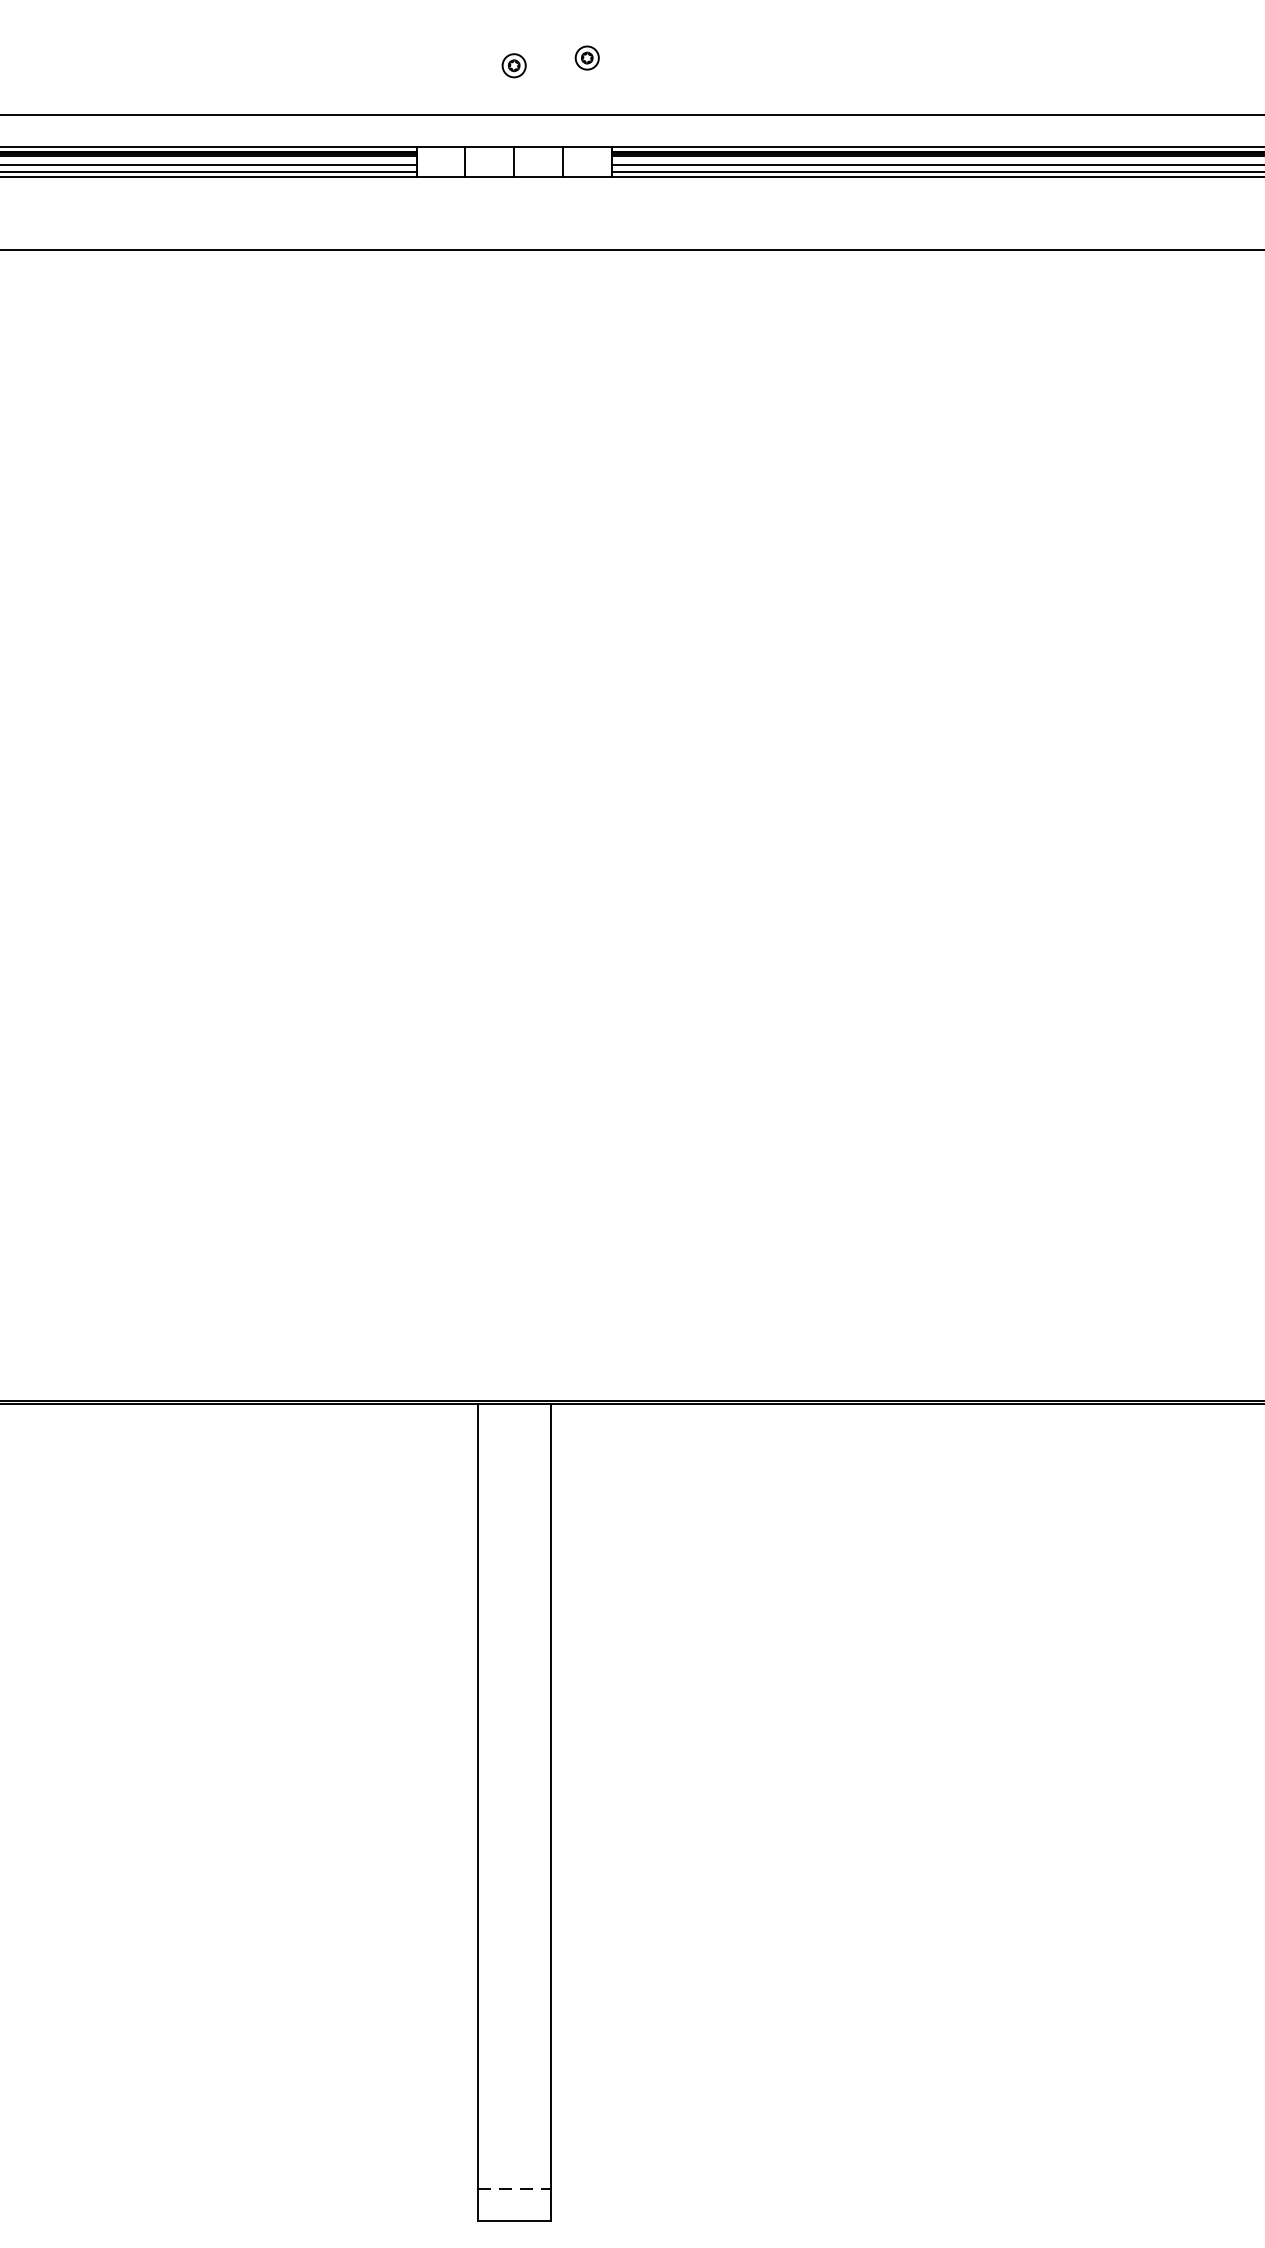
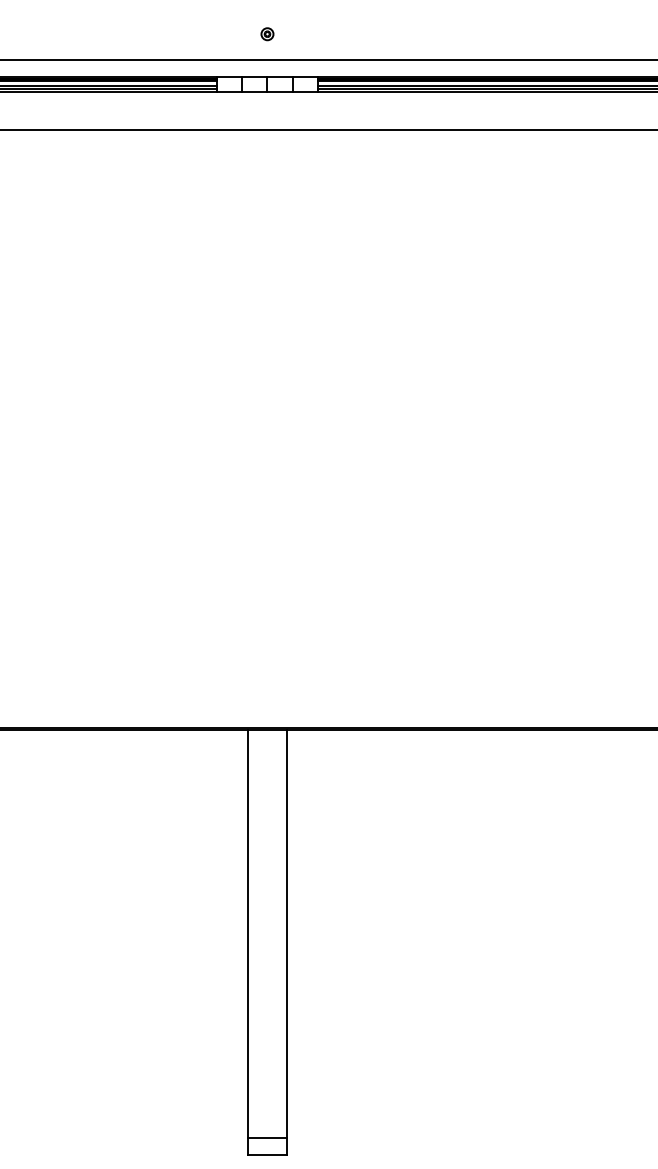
part: (587, 58) -> (305, 30), removed
line: (514, 2189) -> (267, 1138), dashed -> solid

